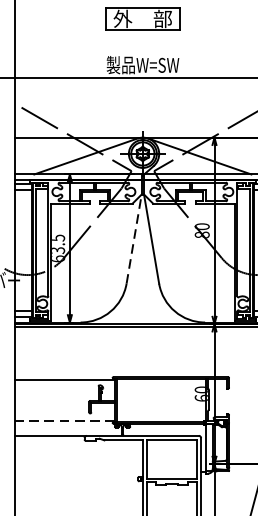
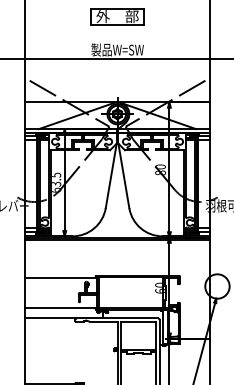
line: (134, 238) -> (111, 175), dashed -> solid
line: (64, 420) -> (60, 307), dashed -> solid

